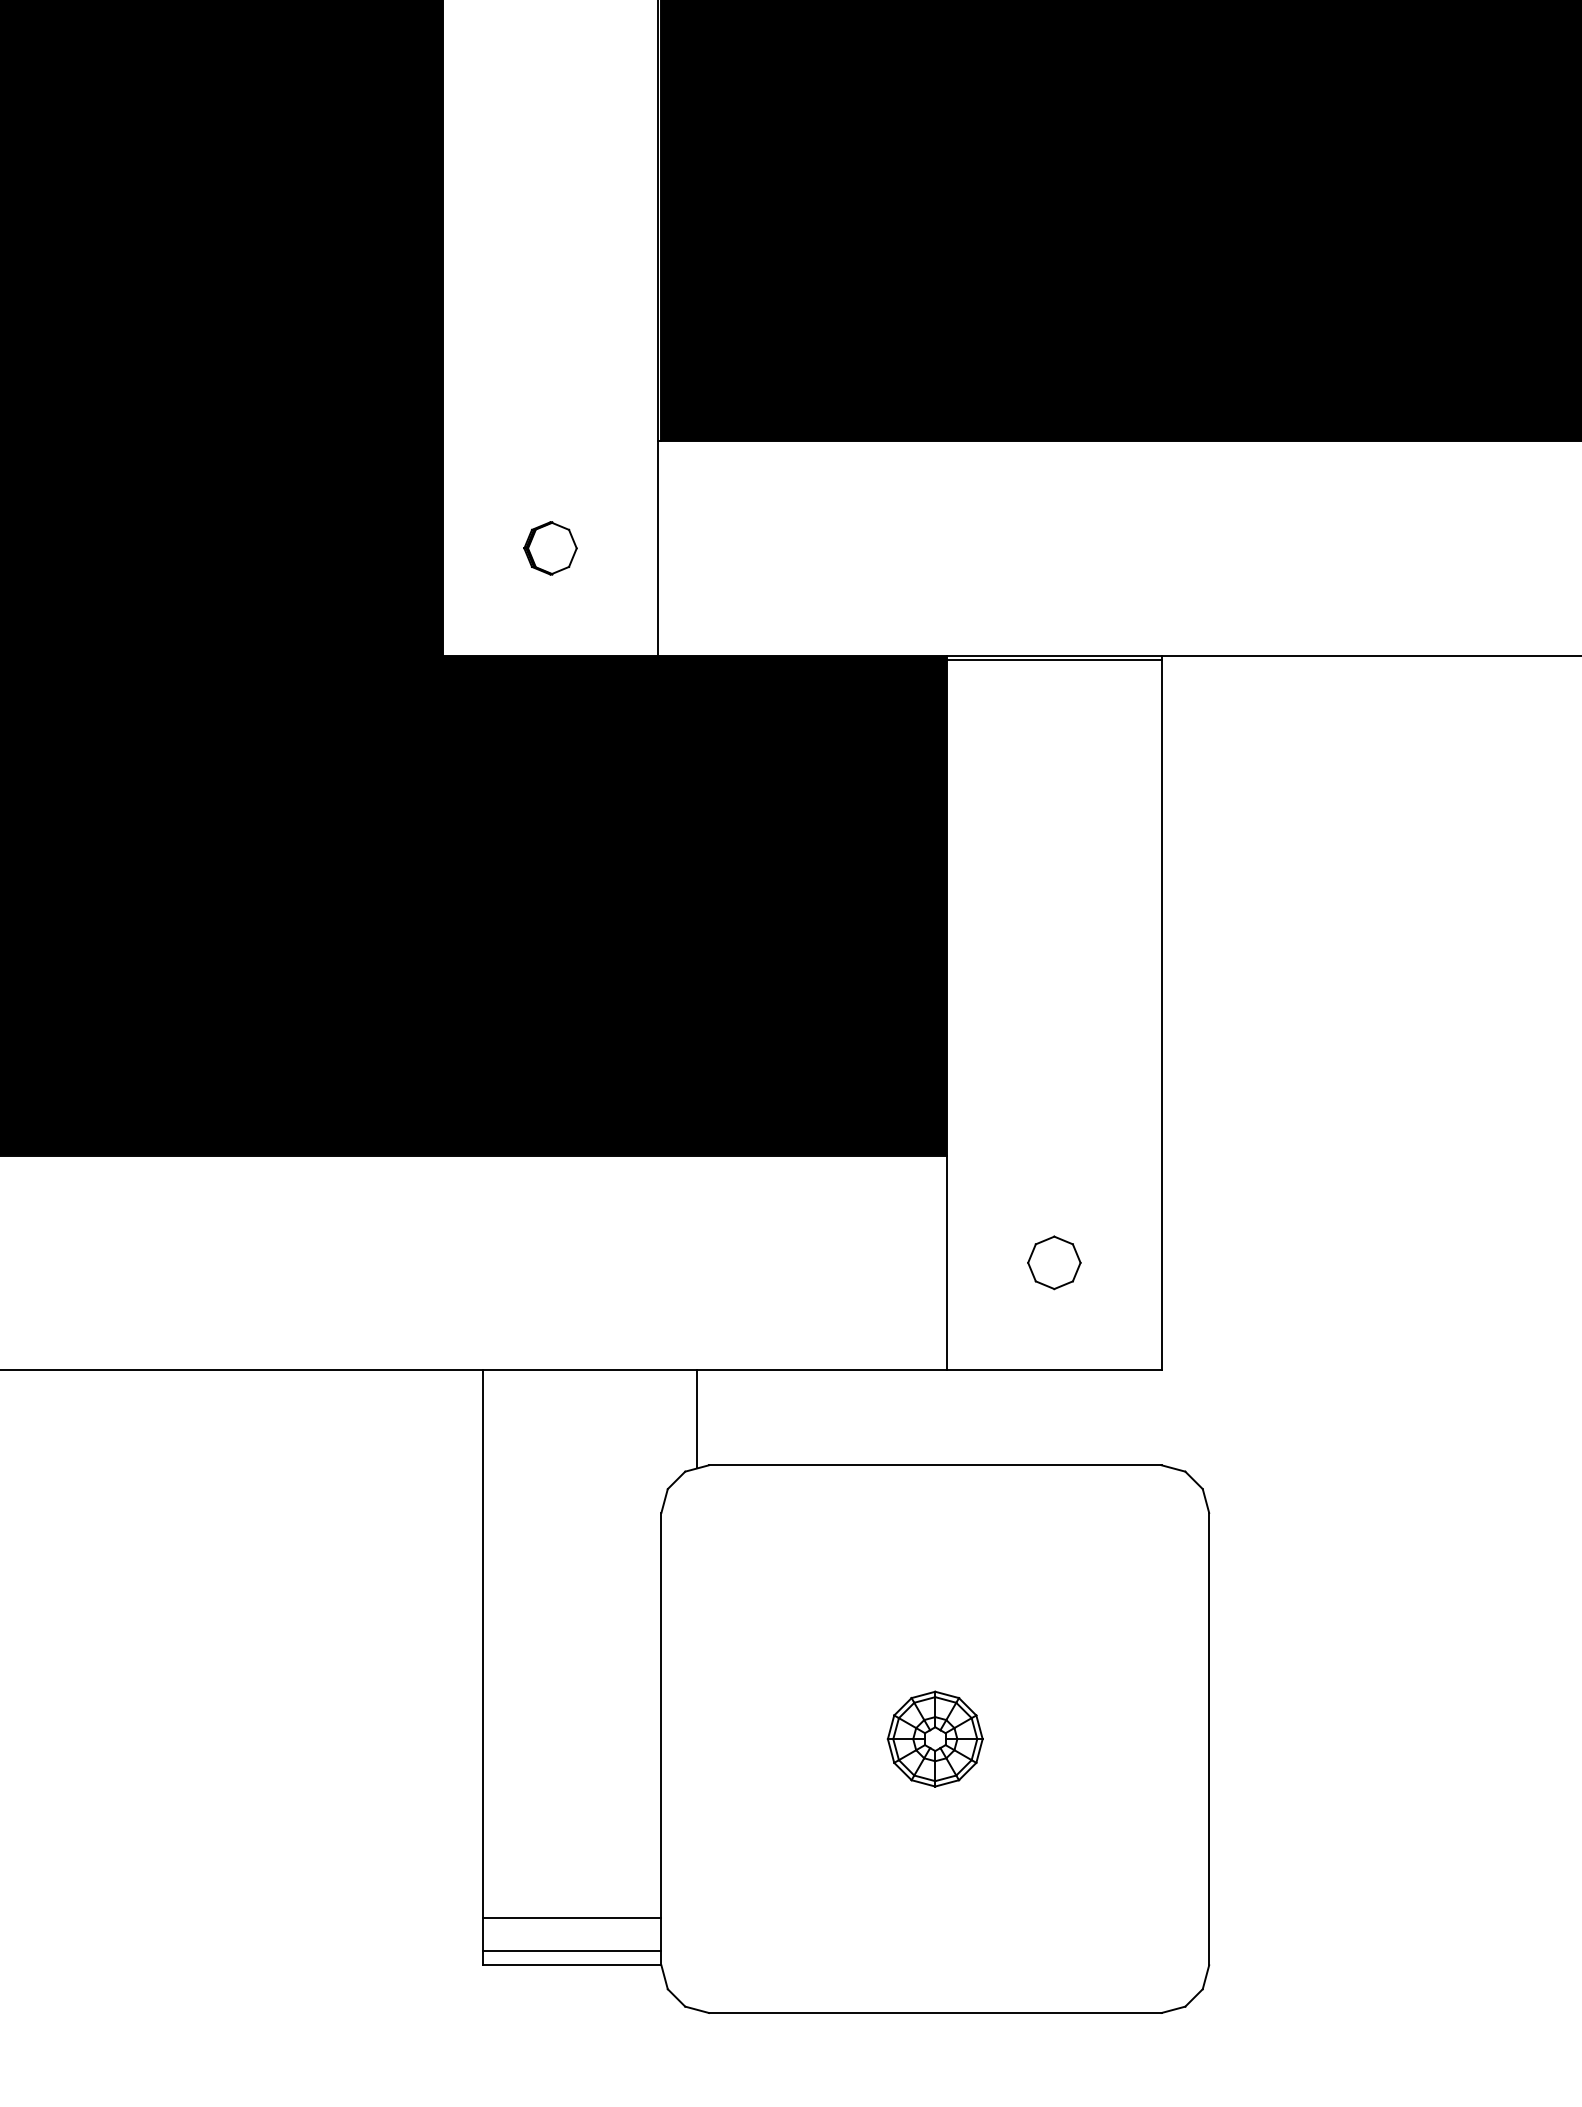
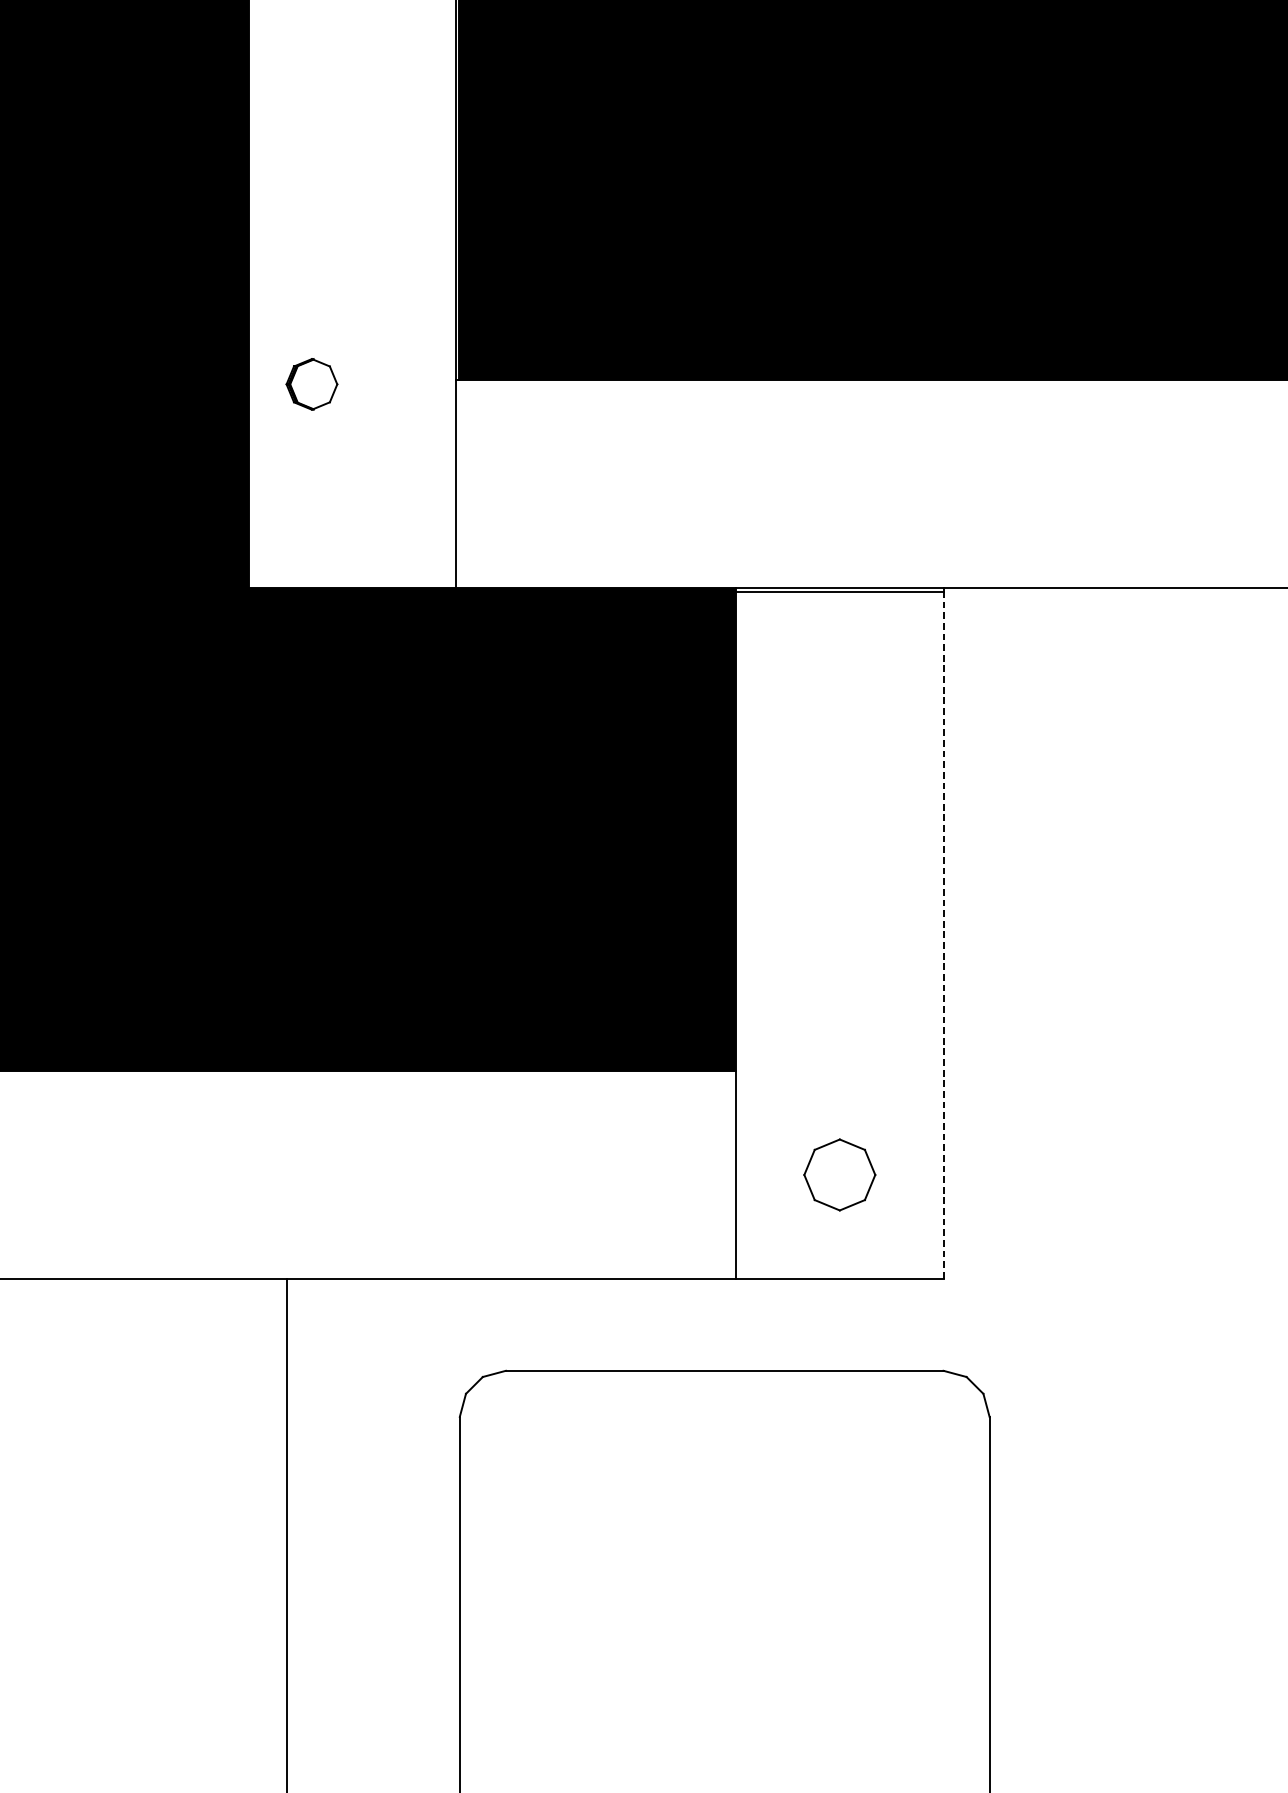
part: (550, 548) -> (311, 384), moved
line: (1161, 1015) -> (943, 935), solid -> dashed
part: (1054, 1262) -> (840, 1174), size x1.4
line: (697, 1419) -> (494, 1326), removed
part: (934, 1738) -> (723, 1635), removed

